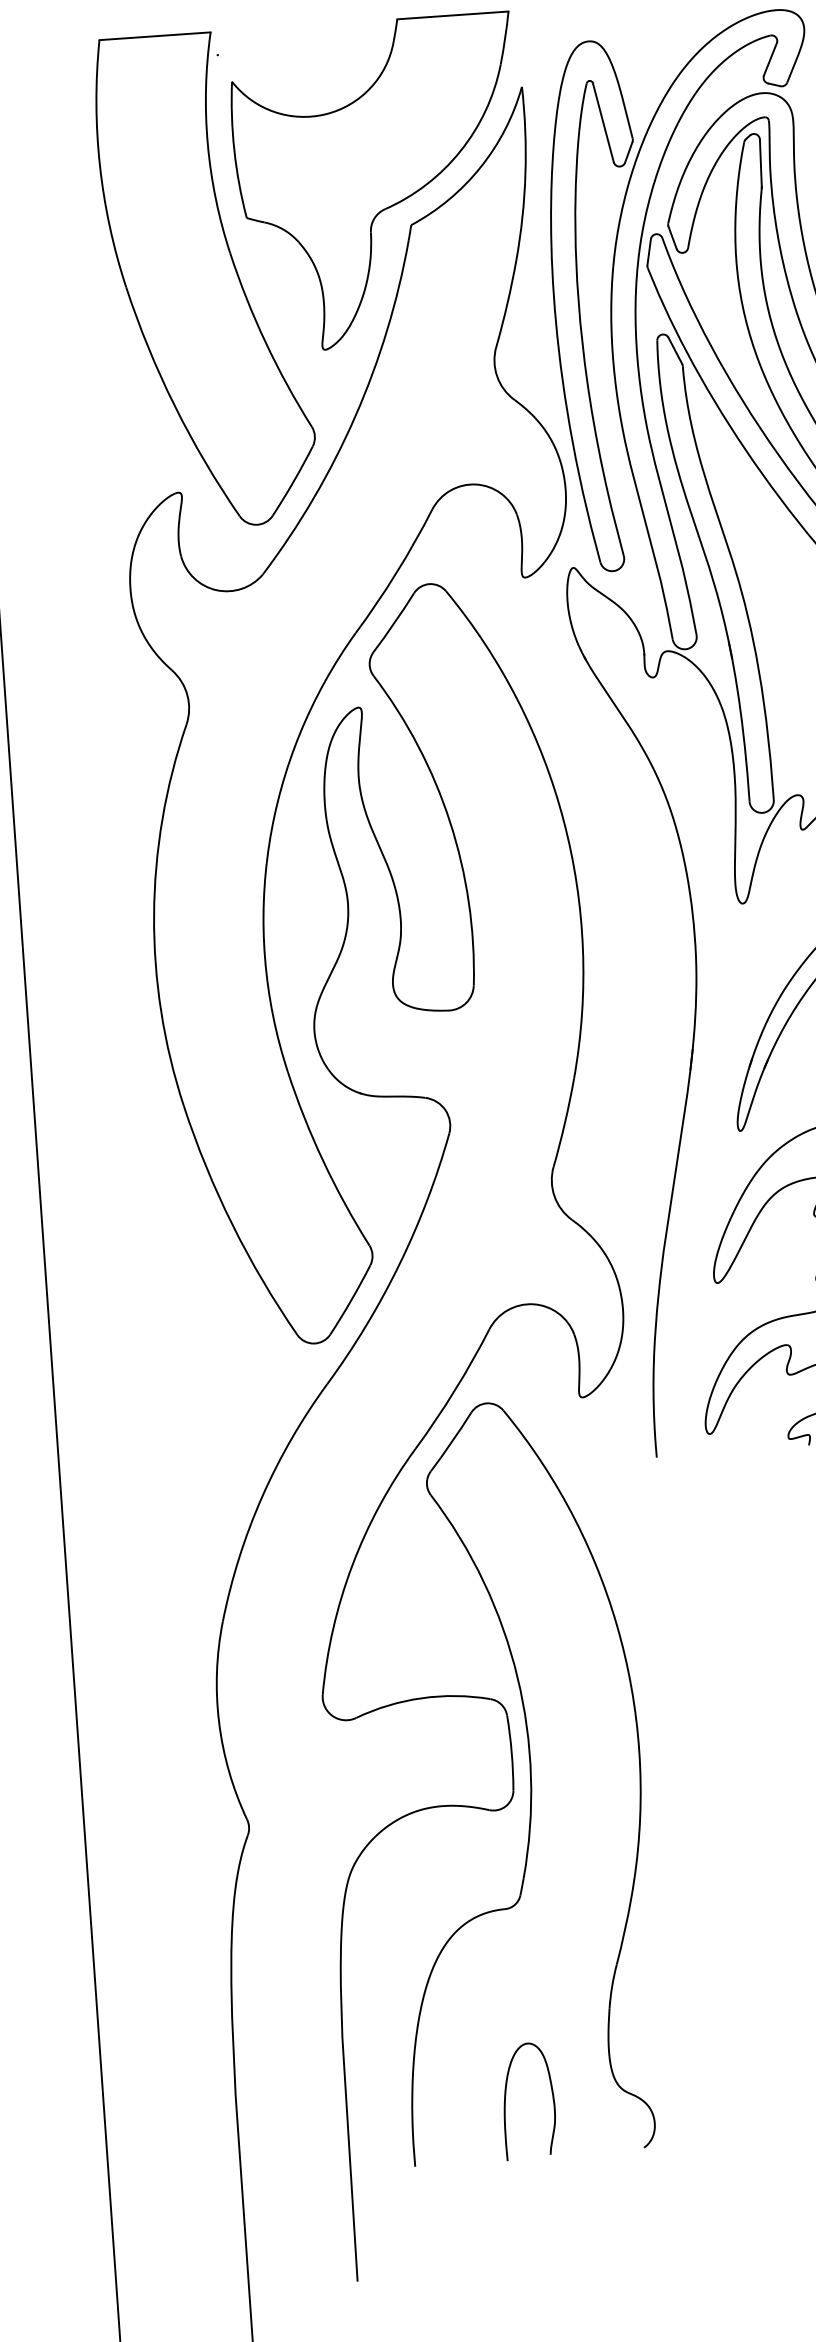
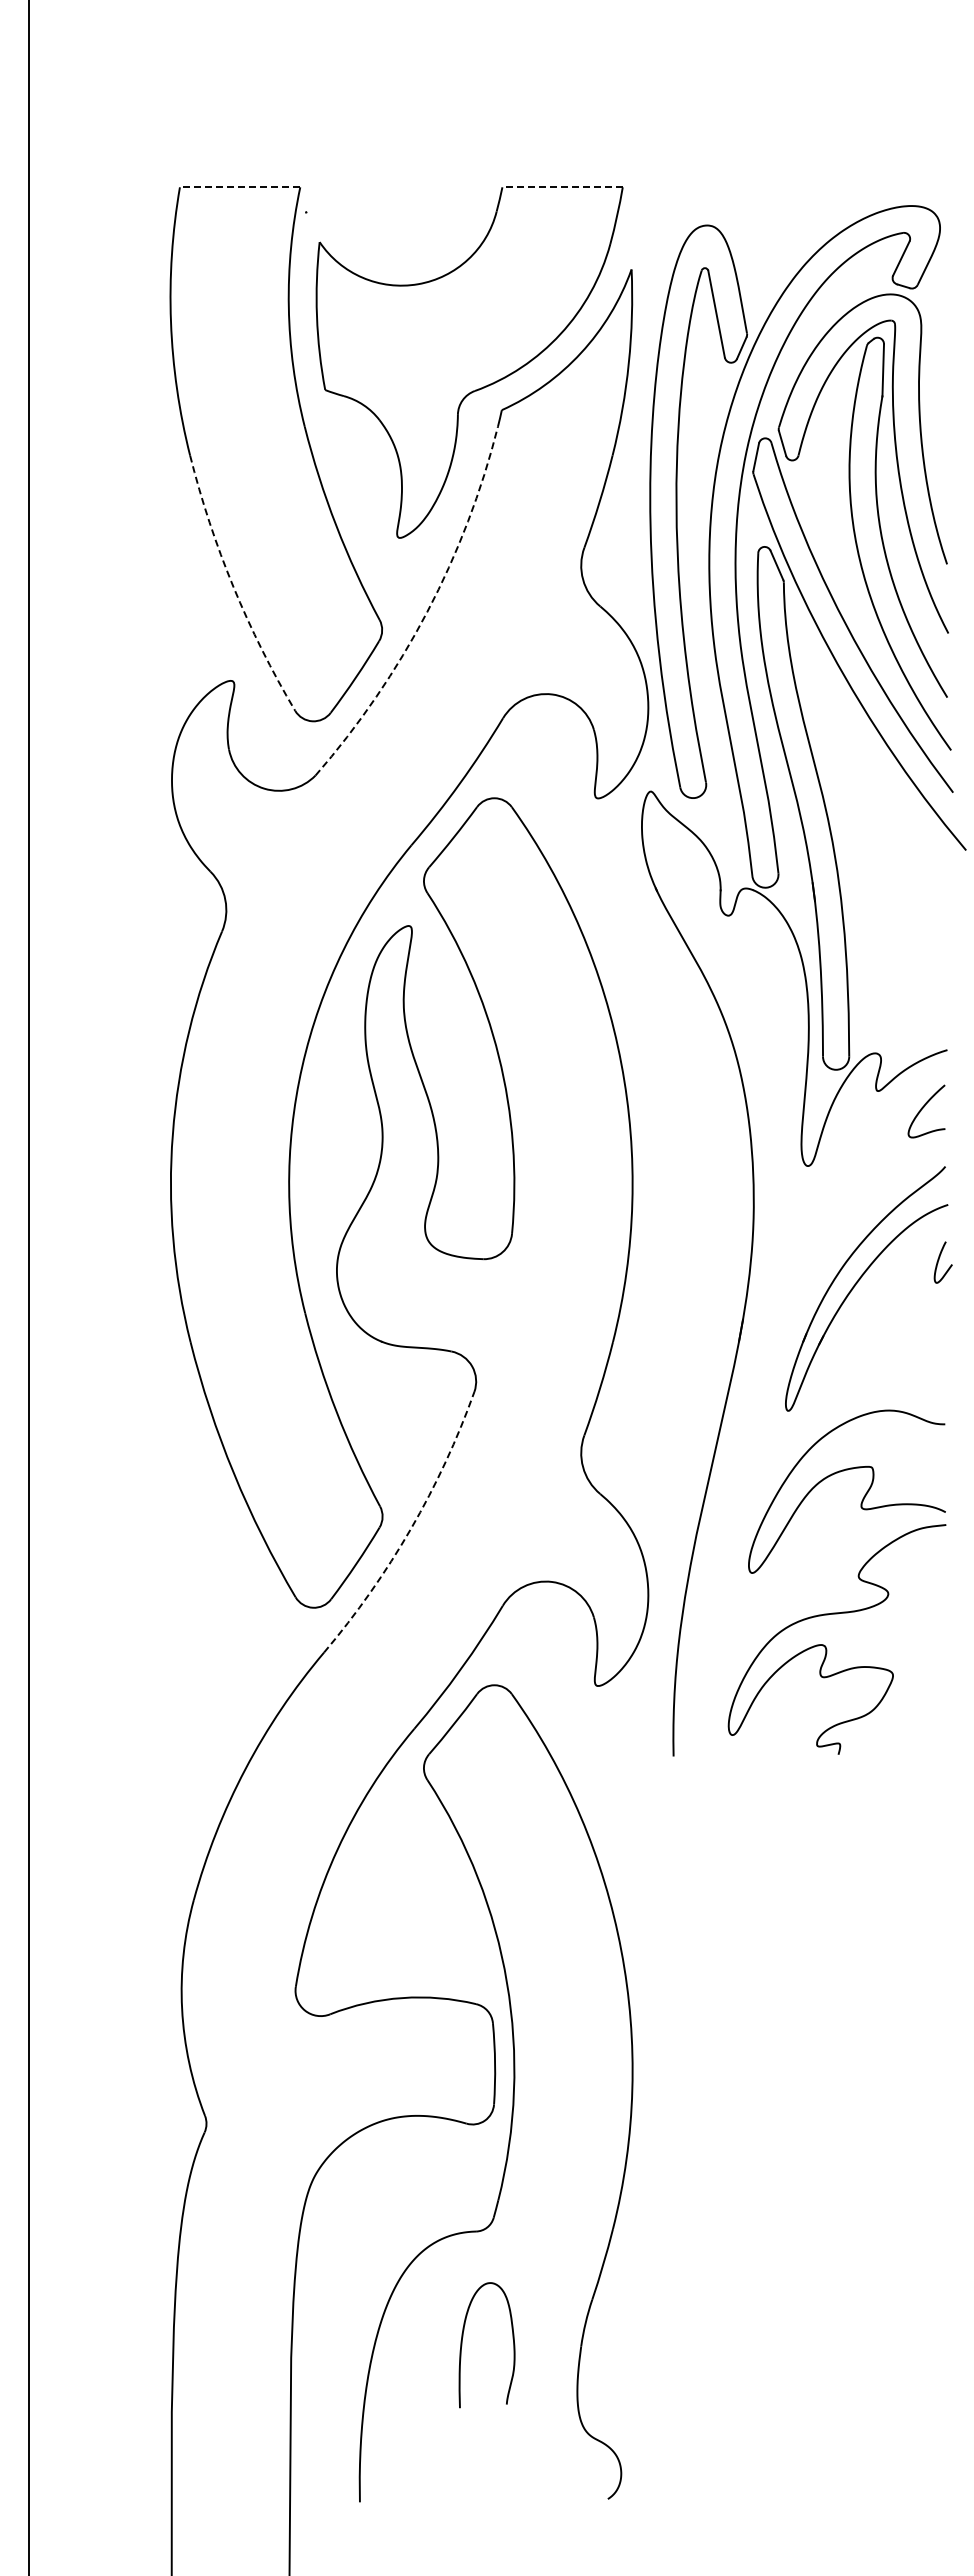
line: (452, 15) -> (562, 187), solid -> dashed
line: (154, 36) -> (239, 187), solid -> dashed
arc: (174, 406) -> (233, 587), solid -> dashed
arc: (355, 415) -> (427, 611), solid -> dashed
arc: (399, 1264) -> (410, 1528), solid -> dashed
curve: (505, 2103) -> (462, 2345), moved

